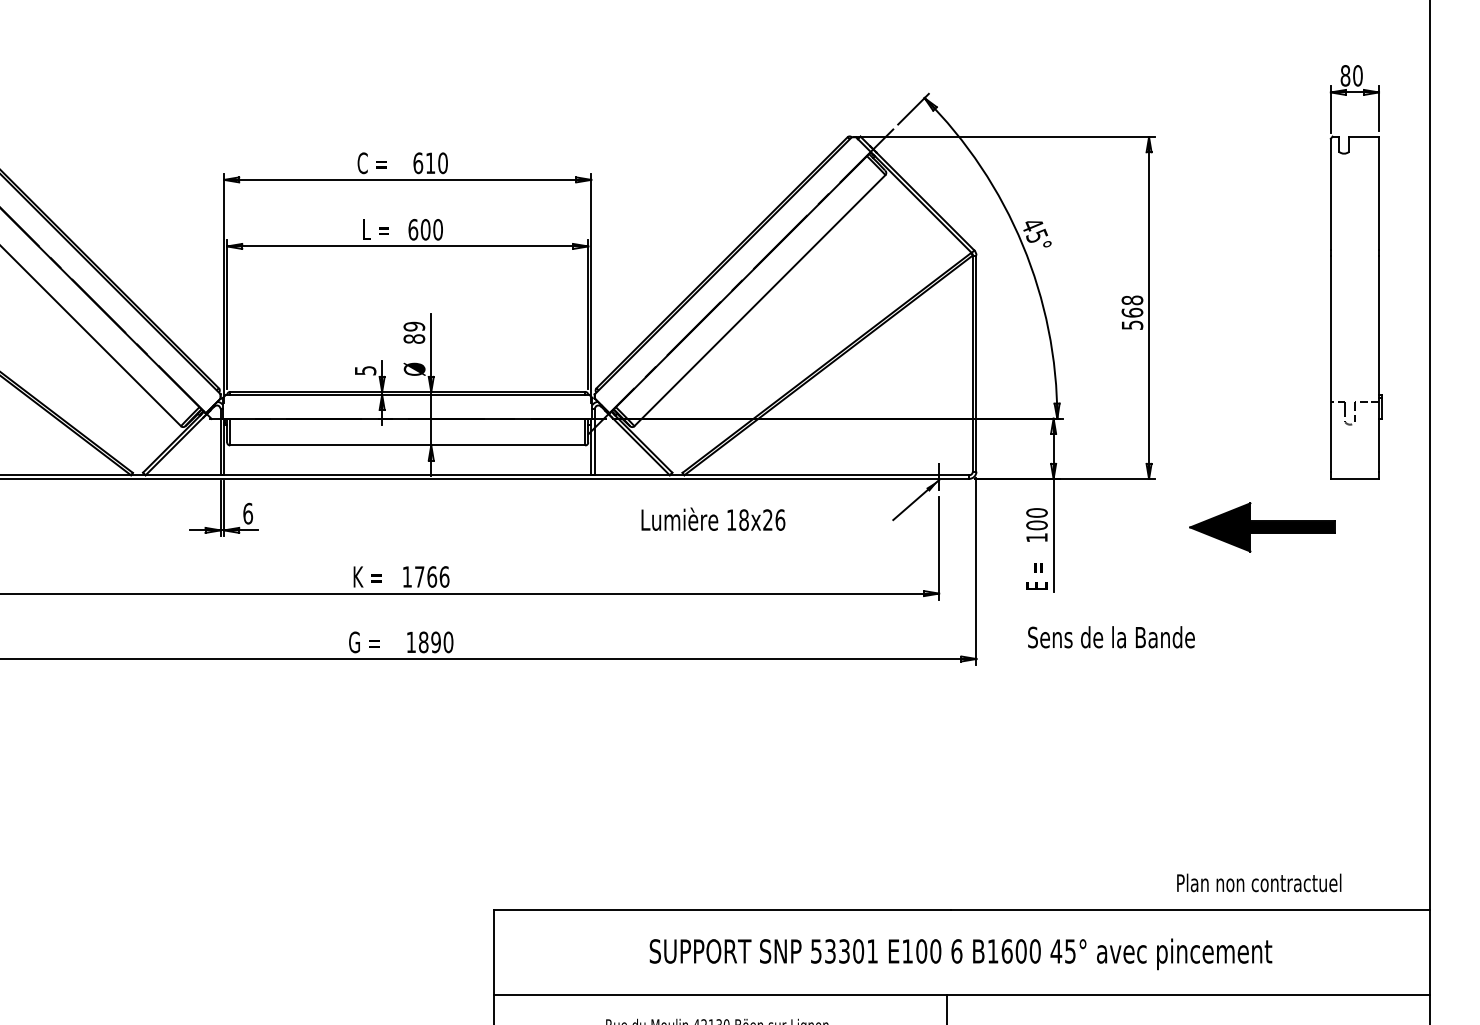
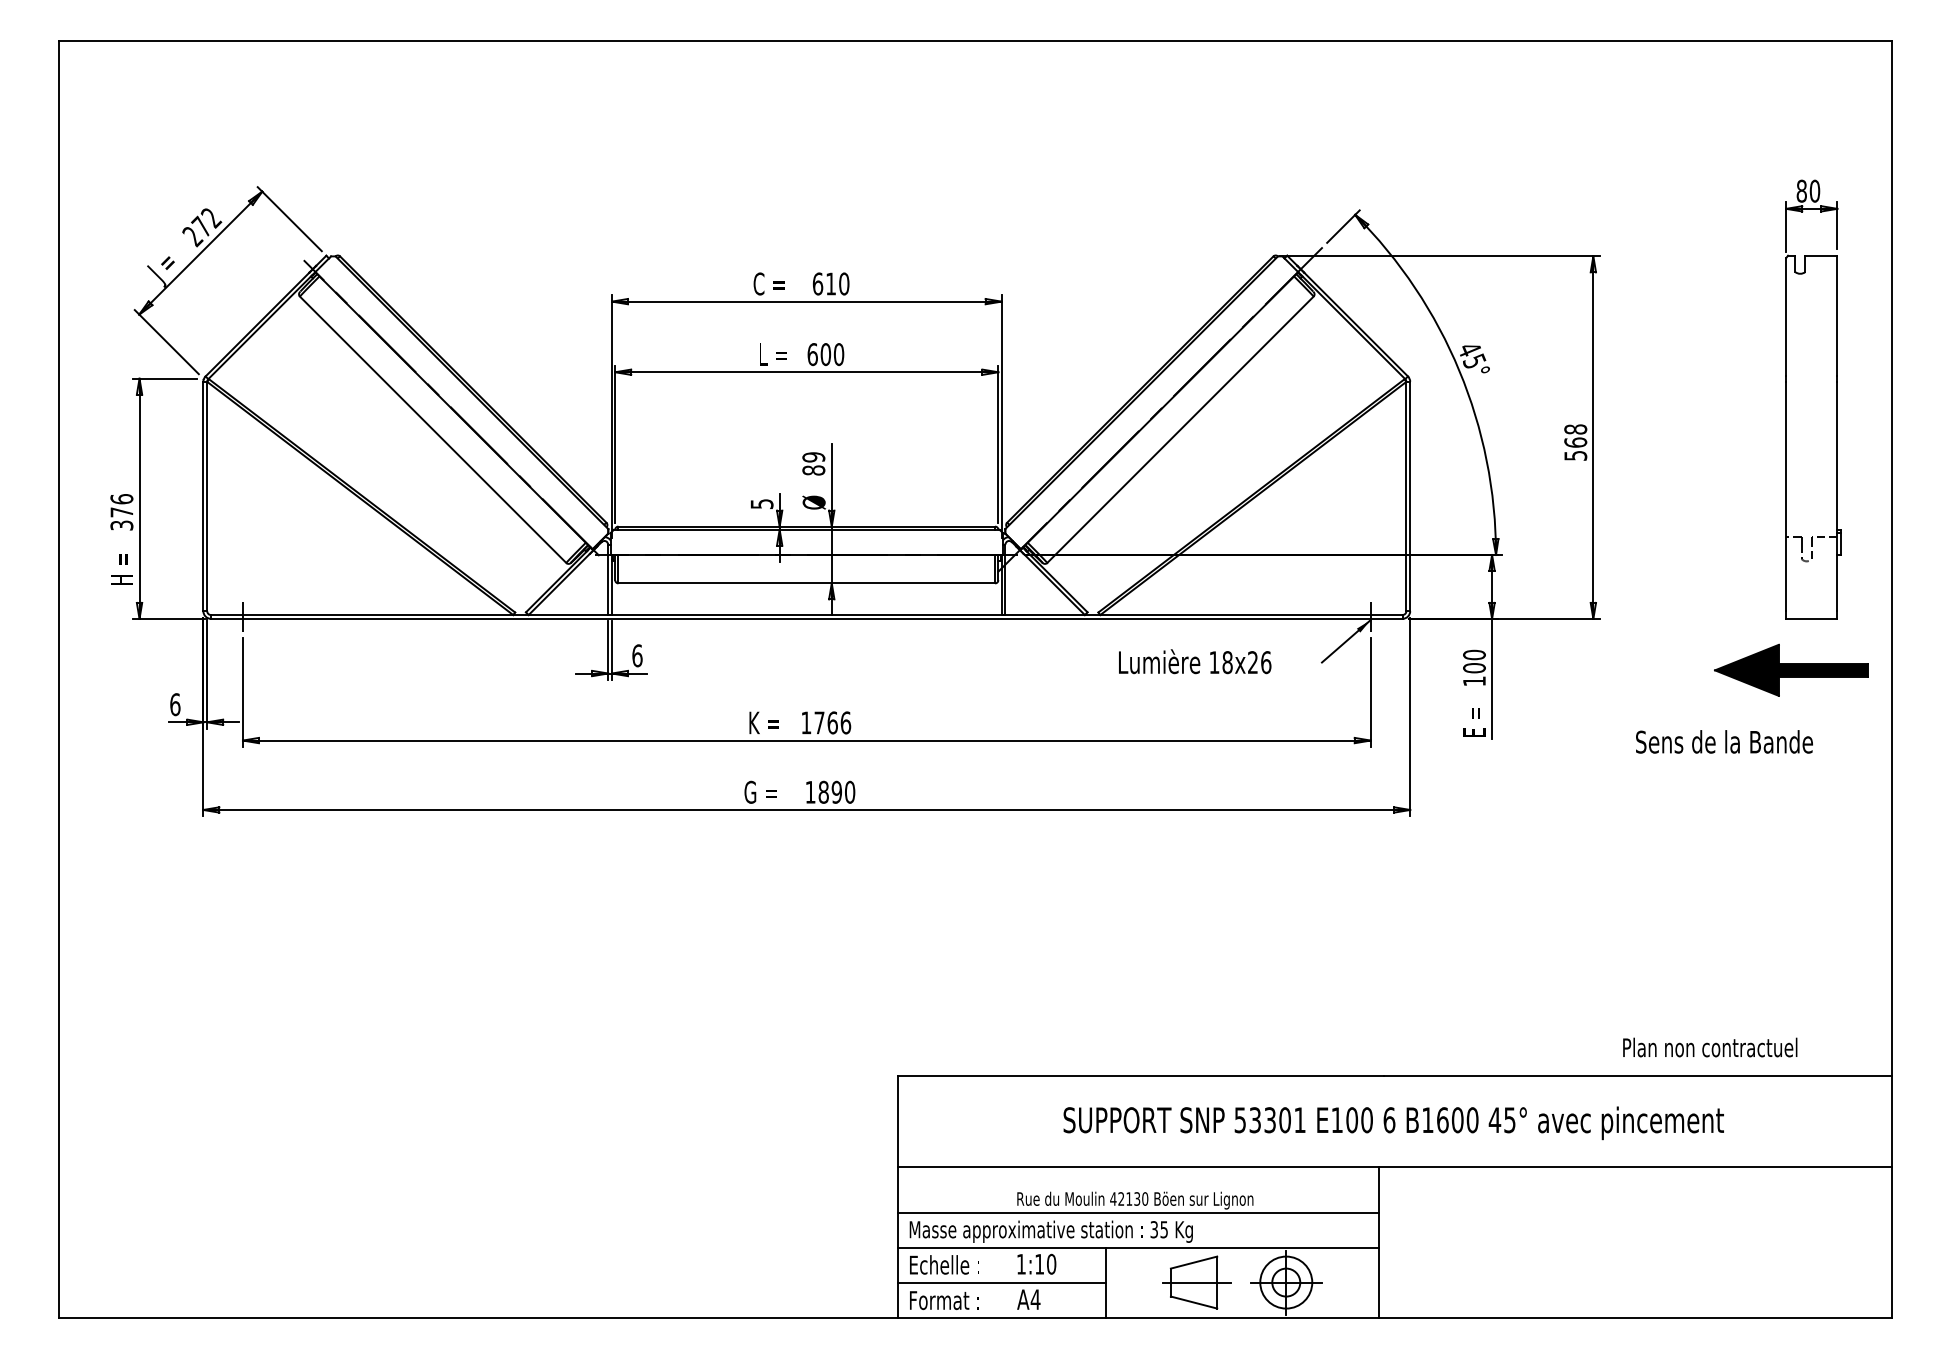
text: (713, 519) -> (1195, 661), moved
part: (1262, 526) -> (1791, 669), moved
text: (1111, 636) -> (1724, 741), moved

